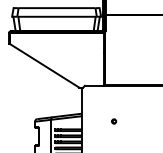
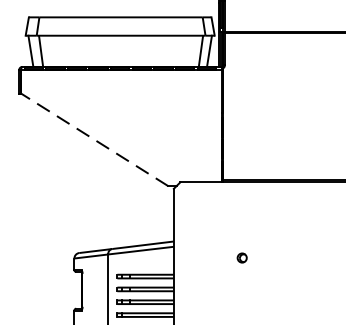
line: (44, 65) -> (94, 139), solid -> dashed

